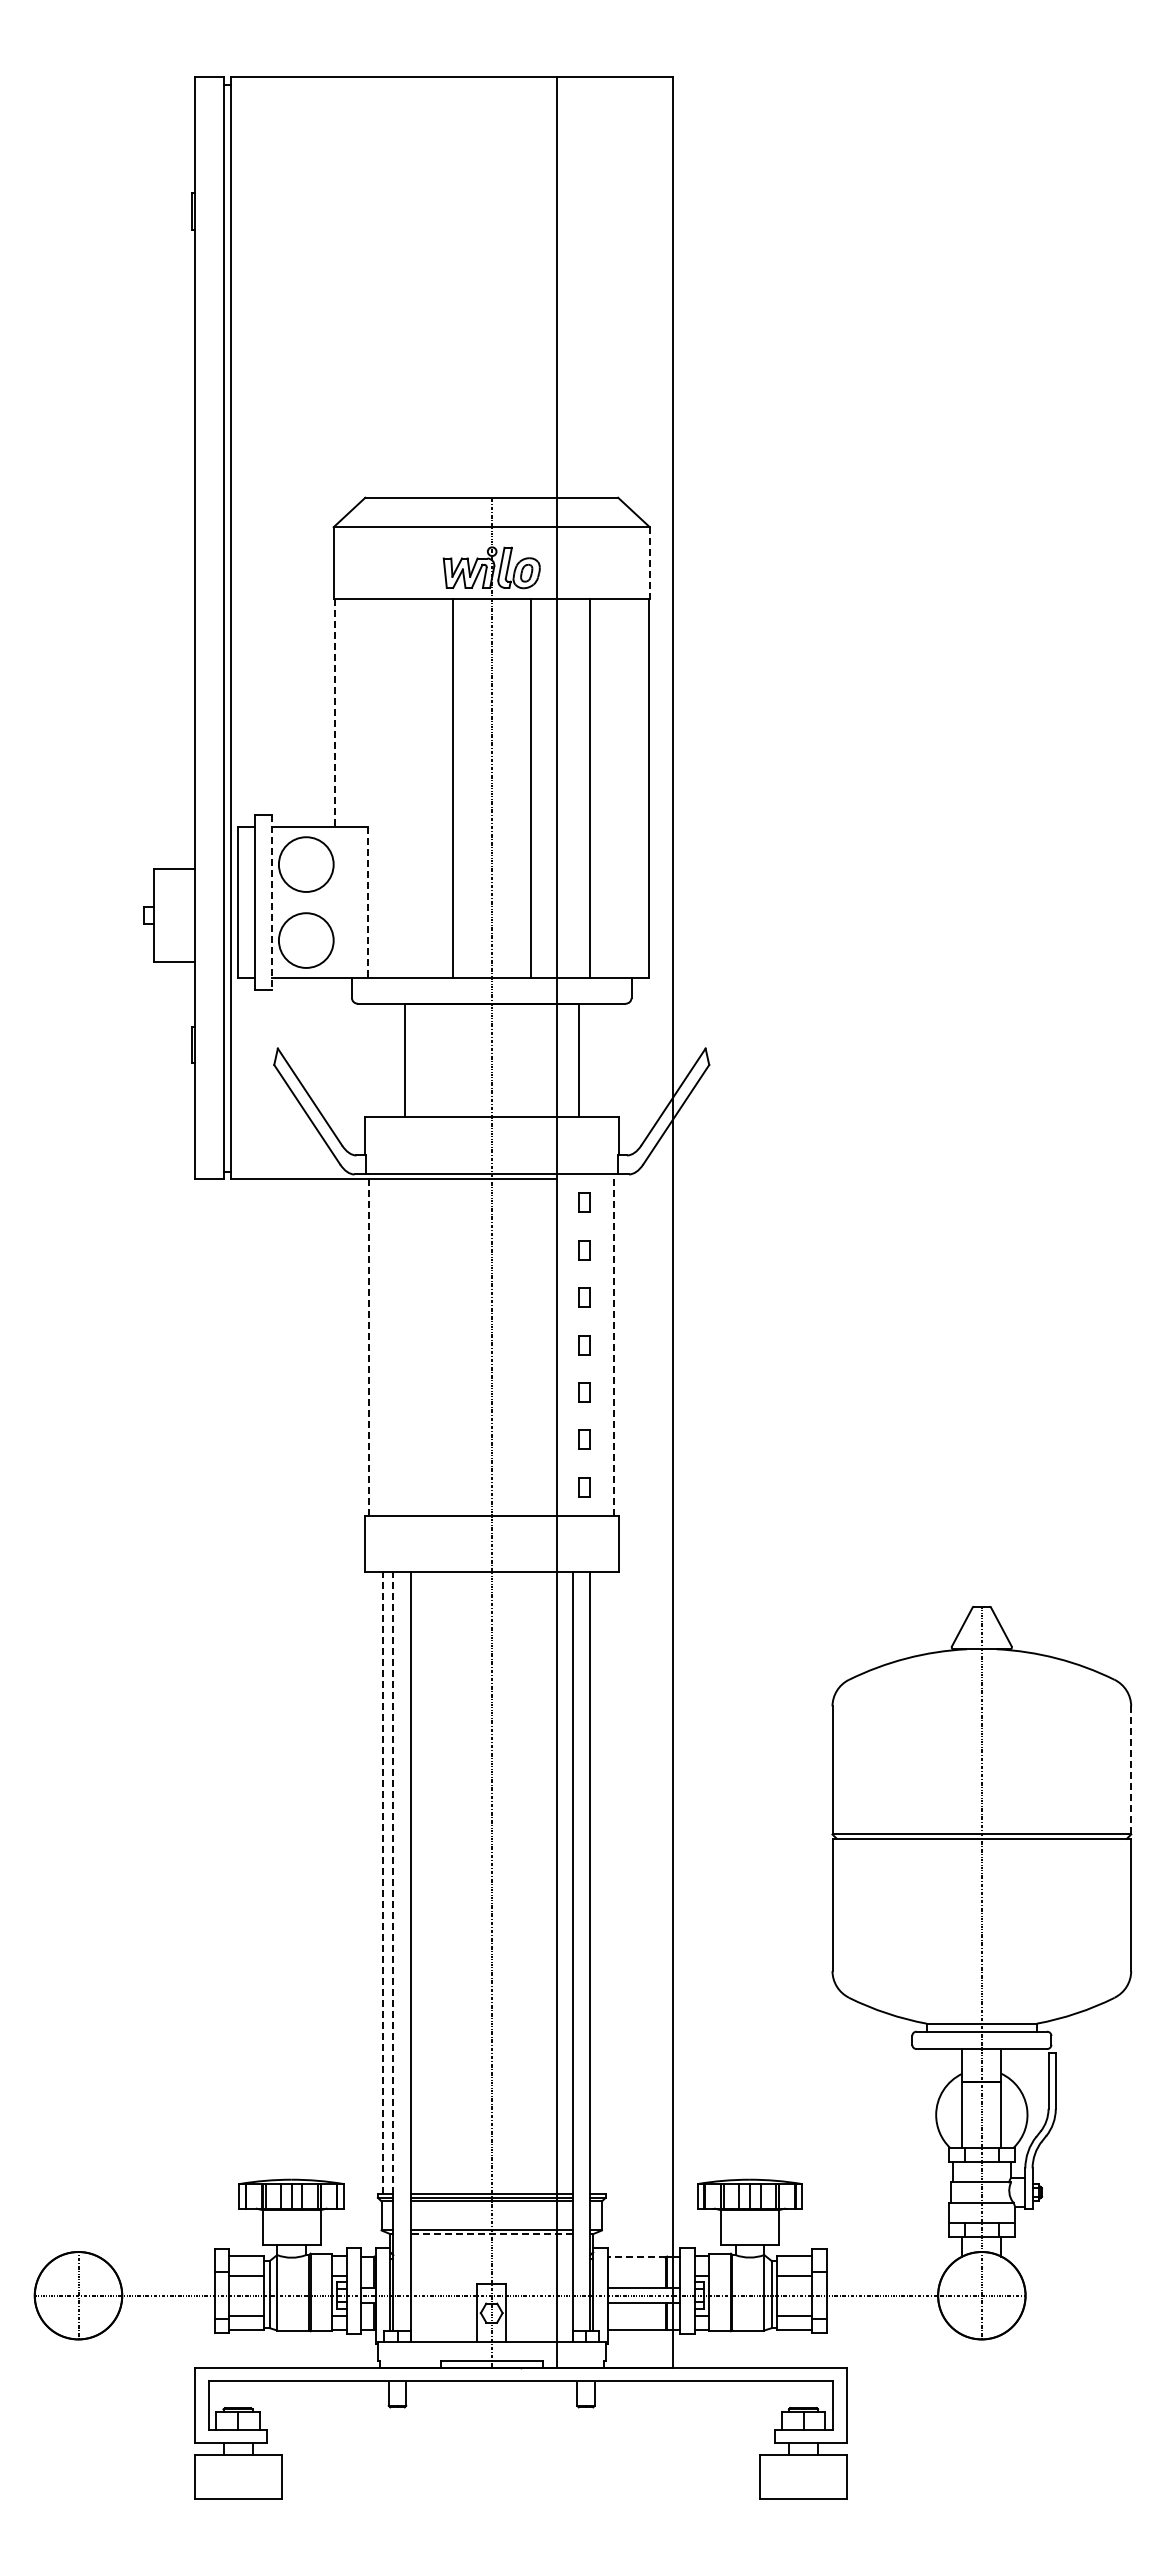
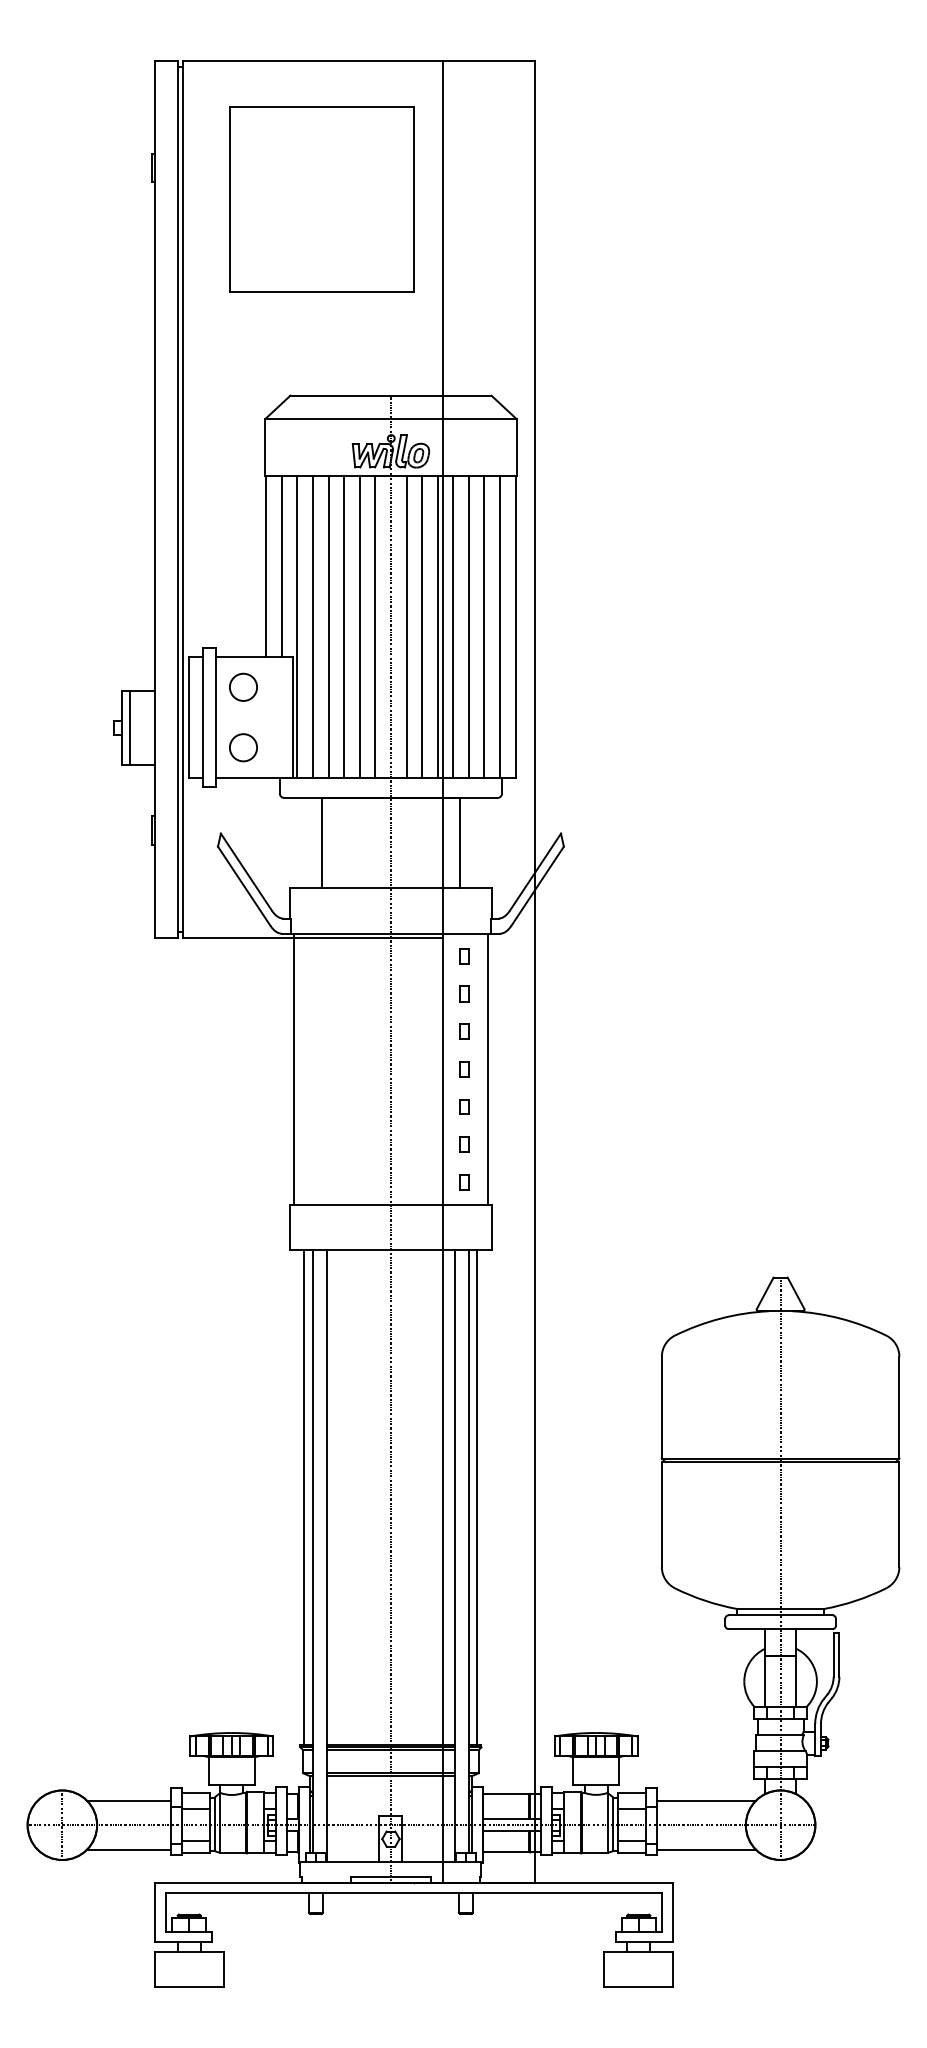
part: (404, 250) -> (321, 199), added
line: (649, 563) -> (516, 447), dashed -> solid
line: (334, 712) -> (265, 566), dashed -> solid
line: (354, 712) -> (281, 566), added
line: (374, 788) -> (297, 626), added
line: (393, 788) -> (312, 626), added
line: (413, 788) -> (328, 626), added
line: (432, 788) -> (343, 626), added
line: (472, 788) -> (375, 626), added
line: (511, 788) -> (406, 626), added
line: (550, 788) -> (437, 626), added
line: (570, 788) -> (453, 626), added
line: (609, 788) -> (484, 626), added
line: (628, 788) -> (499, 626), added
circle: (306, 864) -> (243, 687), size x0.62
line: (368, 902) -> (292, 717), dashed -> solid
line: (272, 903) -> (216, 718), dashed -> solid
line: (164, 914) -> (130, 727), added
circle: (306, 940) -> (243, 747), size x0.62
line: (369, 1345) -> (293, 1069), dashed -> solid
line: (614, 1345) -> (488, 1069), dashed -> solid
line: (1131, 1769) -> (899, 1406), dashed -> solid
line: (383, 1883) -> (304, 1497), dashed -> solid
line: (393, 1883) -> (312, 1497), dashed -> solid
line: (600, 1883) -> (477, 1497), added
line: (491, 2234) -> (390, 1776), dashed -> solid
line: (636, 2256) -> (506, 1794), dashed -> solid
line: (161, 2264) -> (128, 1800), added
line: (888, 2264) -> (706, 1800), added
line: (161, 2326) -> (128, 1849), added
line: (888, 2326) -> (706, 1849), added

